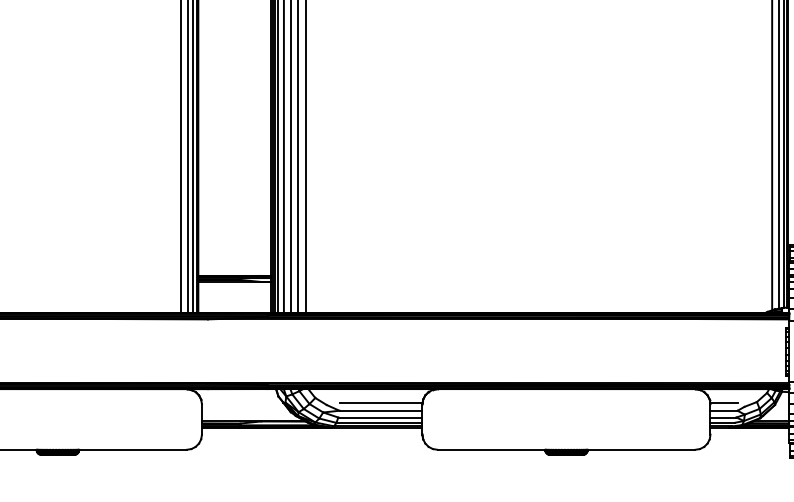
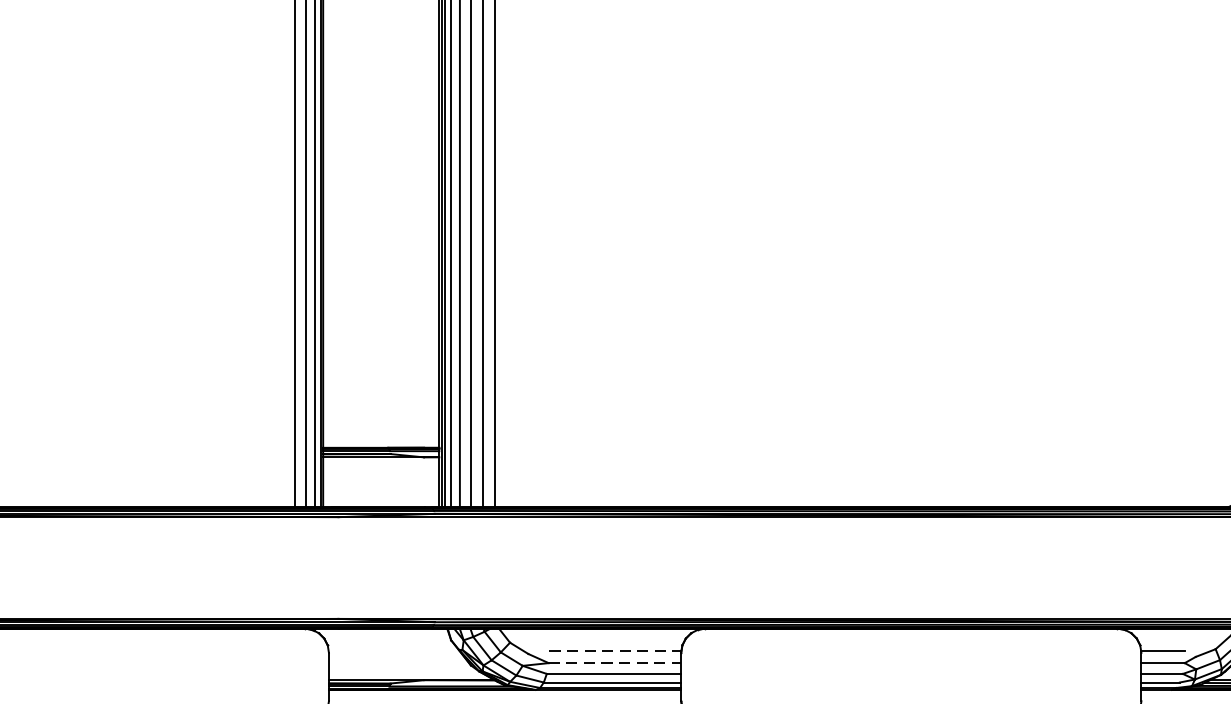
line: (381, 403) -> (615, 651), solid -> dashed
line: (381, 410) -> (615, 662), solid -> dashed

